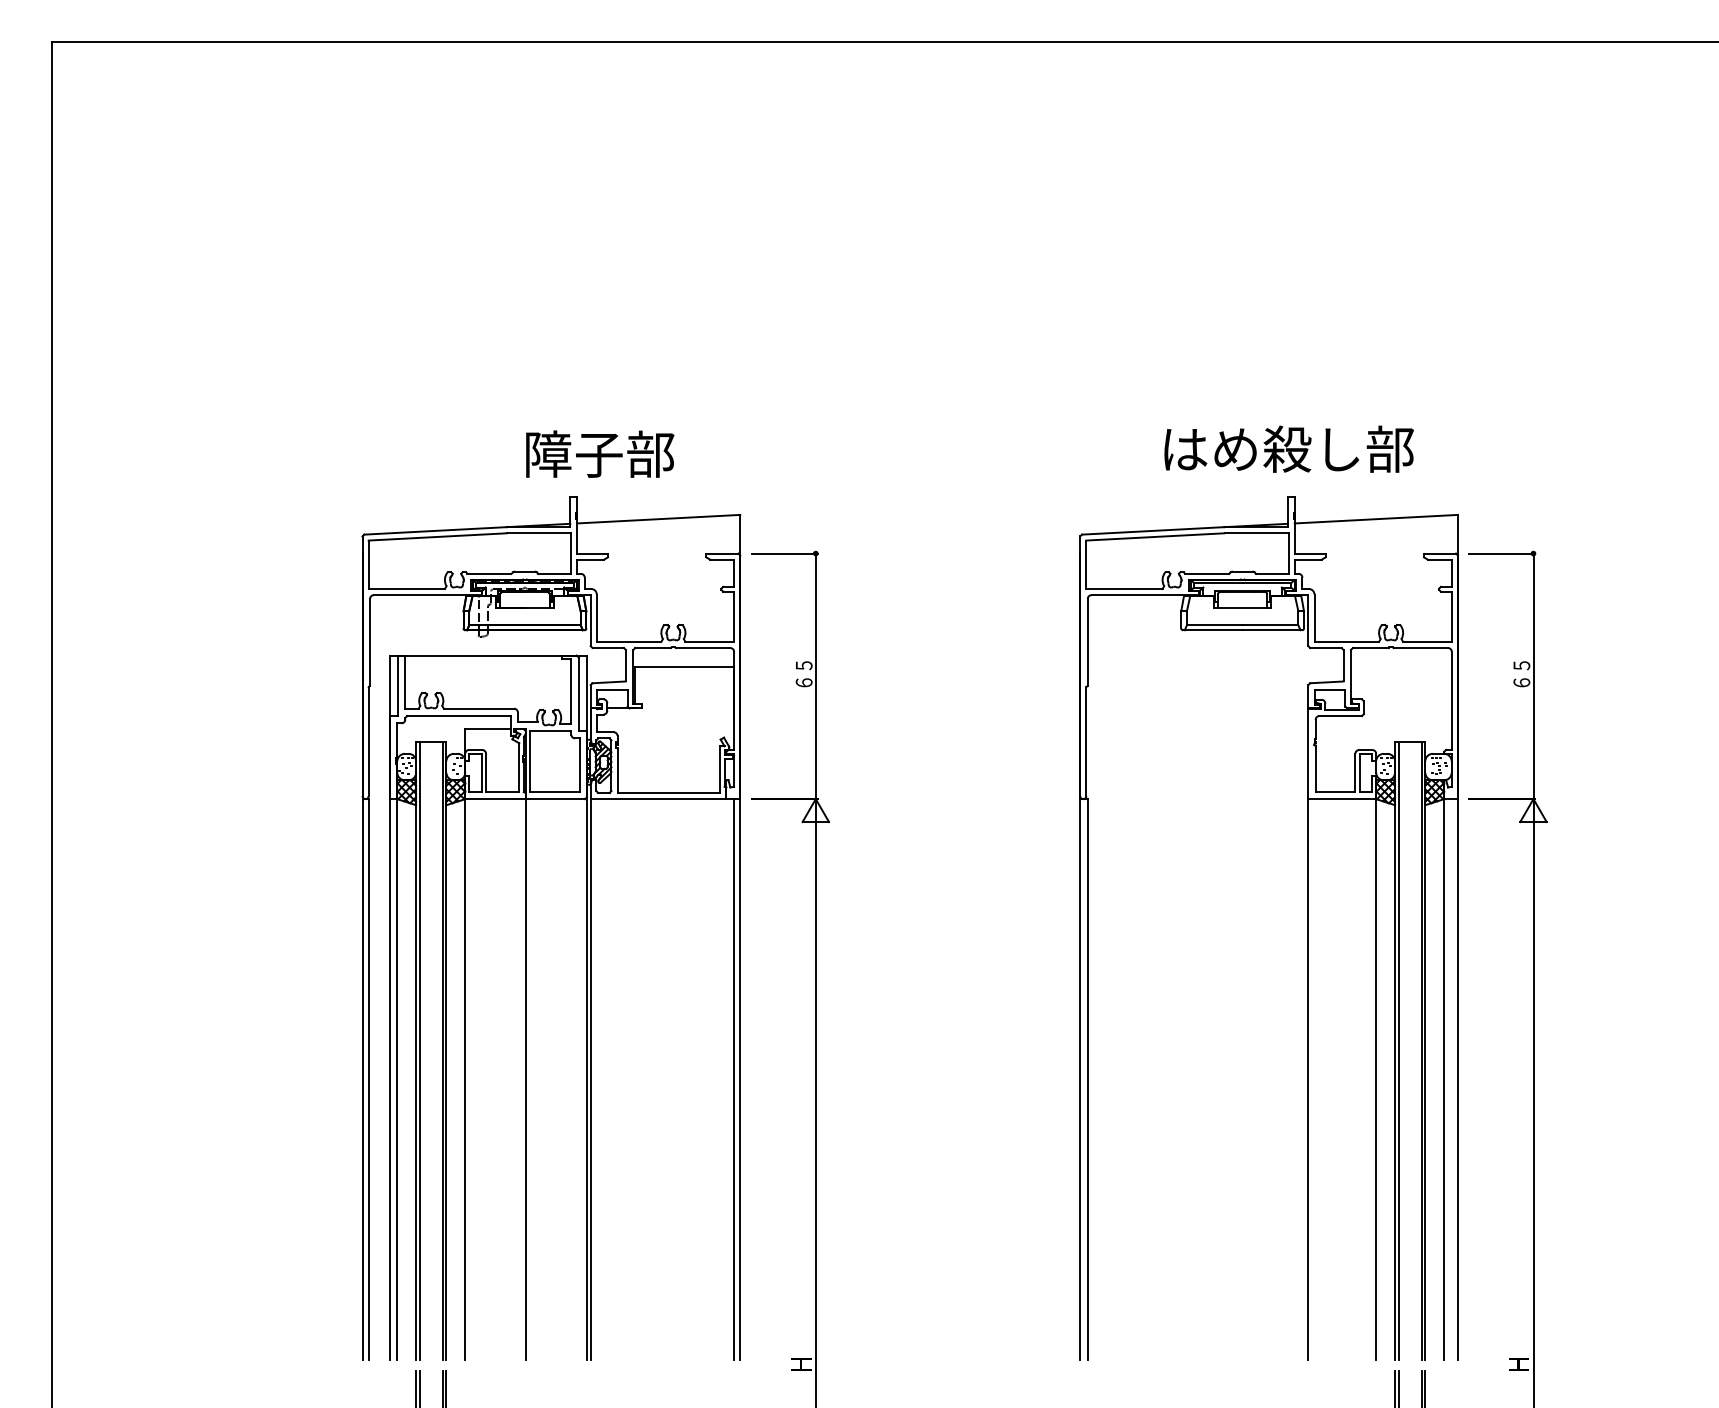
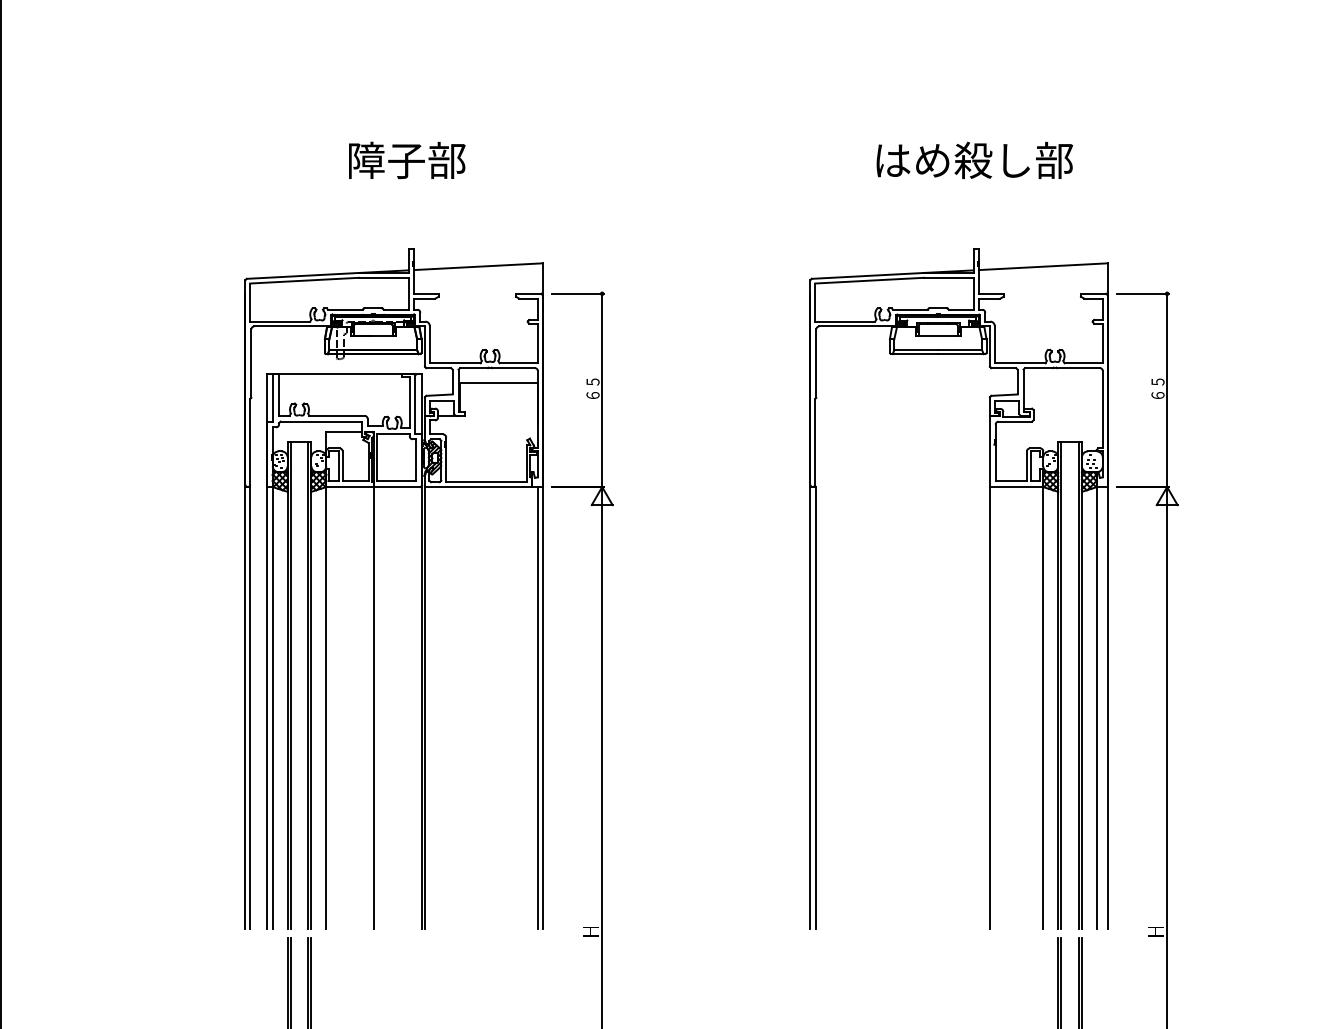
text: (1288, 448) -> (974, 159), moved
text: (600, 453) -> (407, 159), moved

